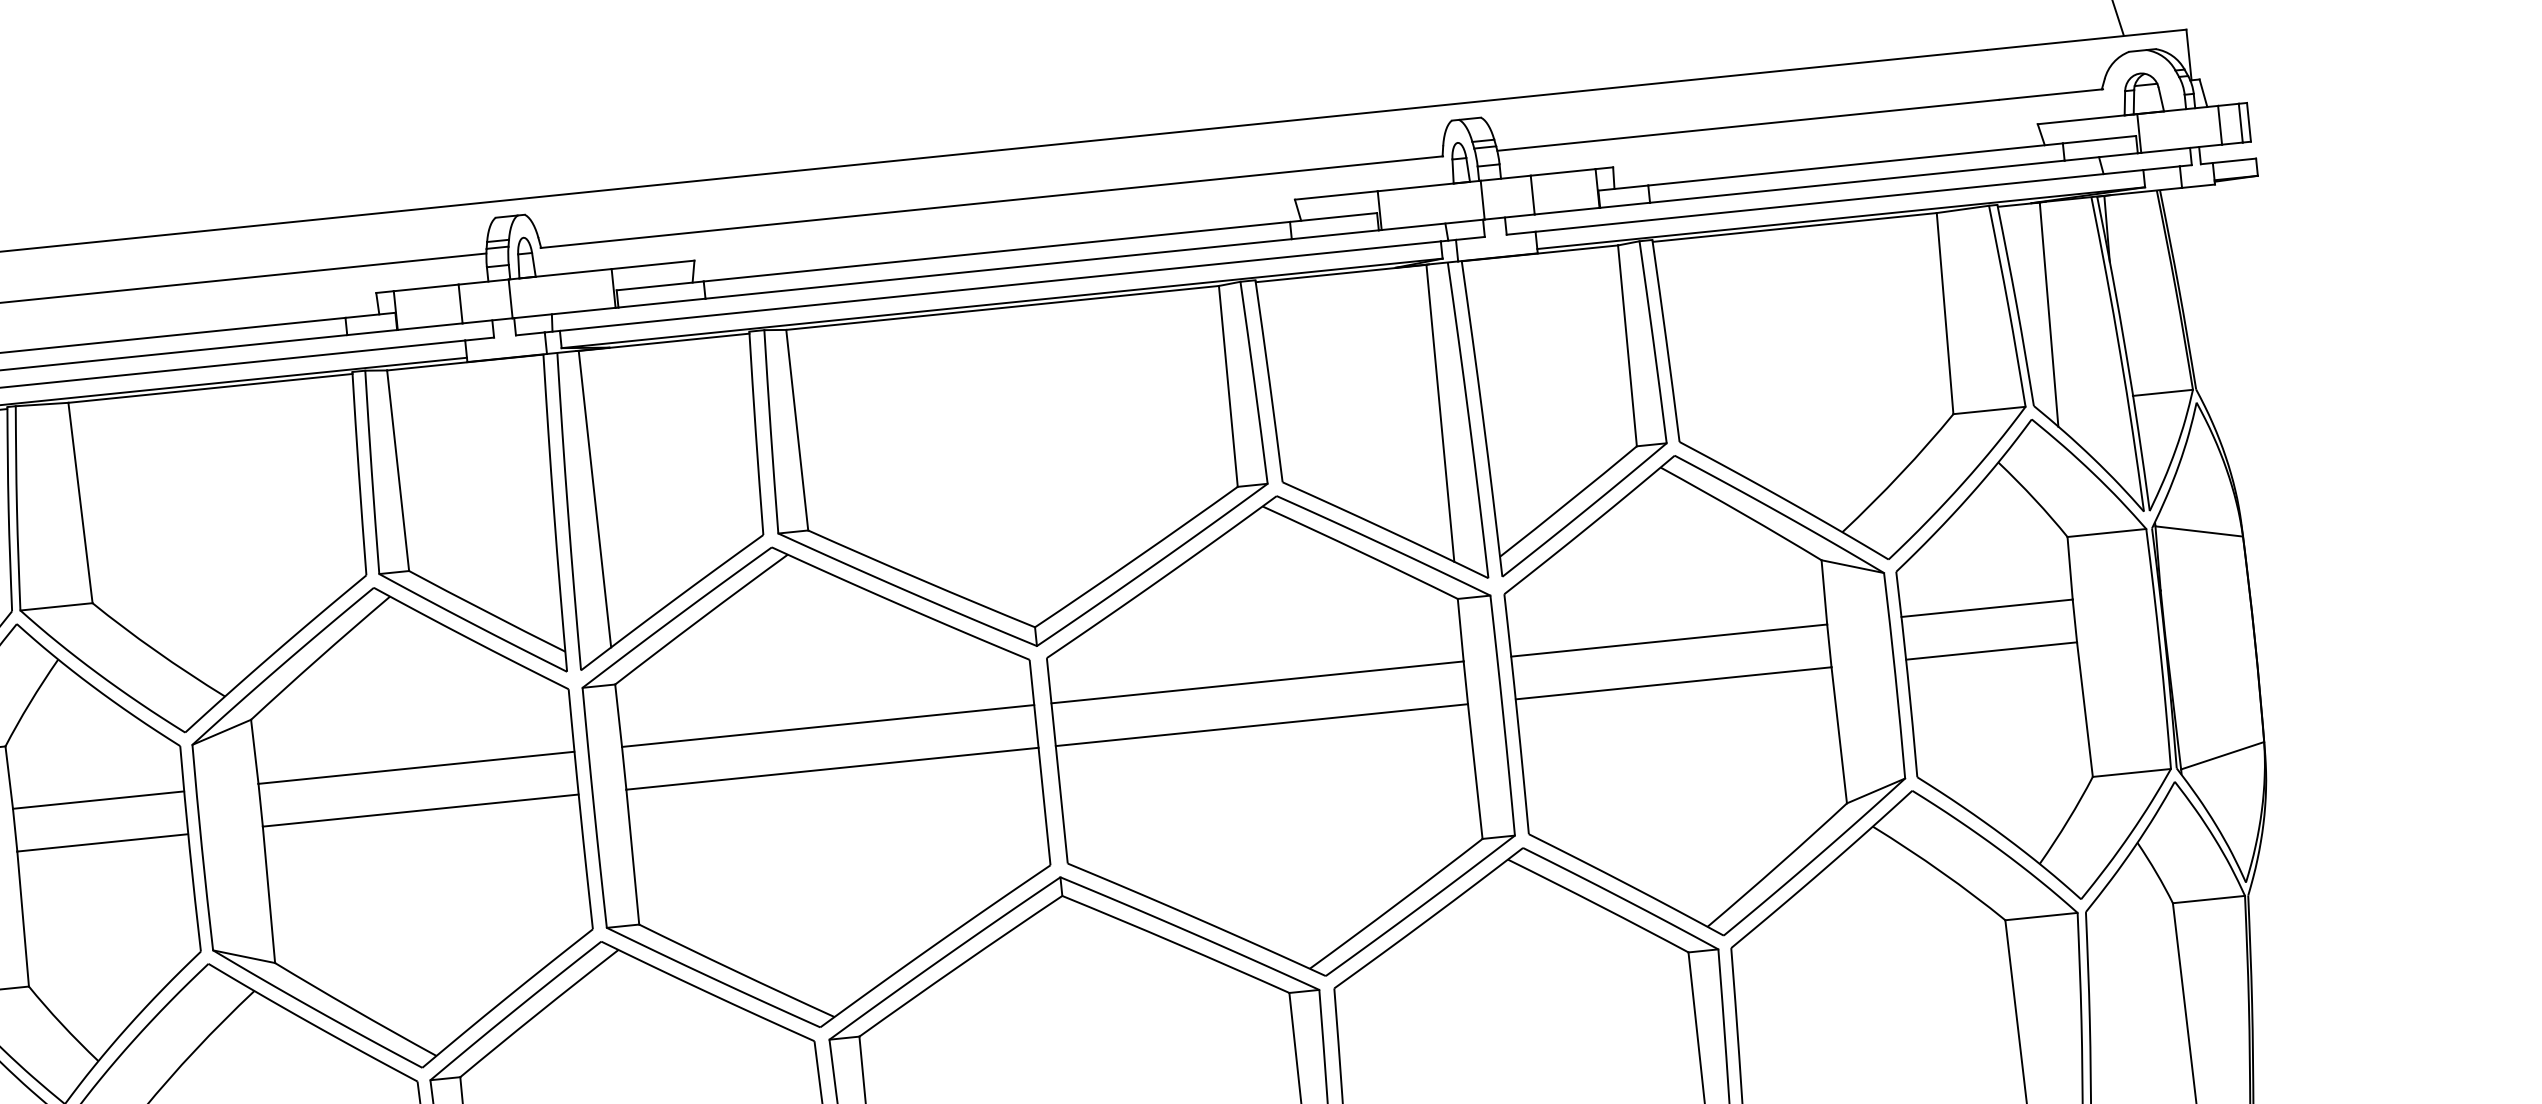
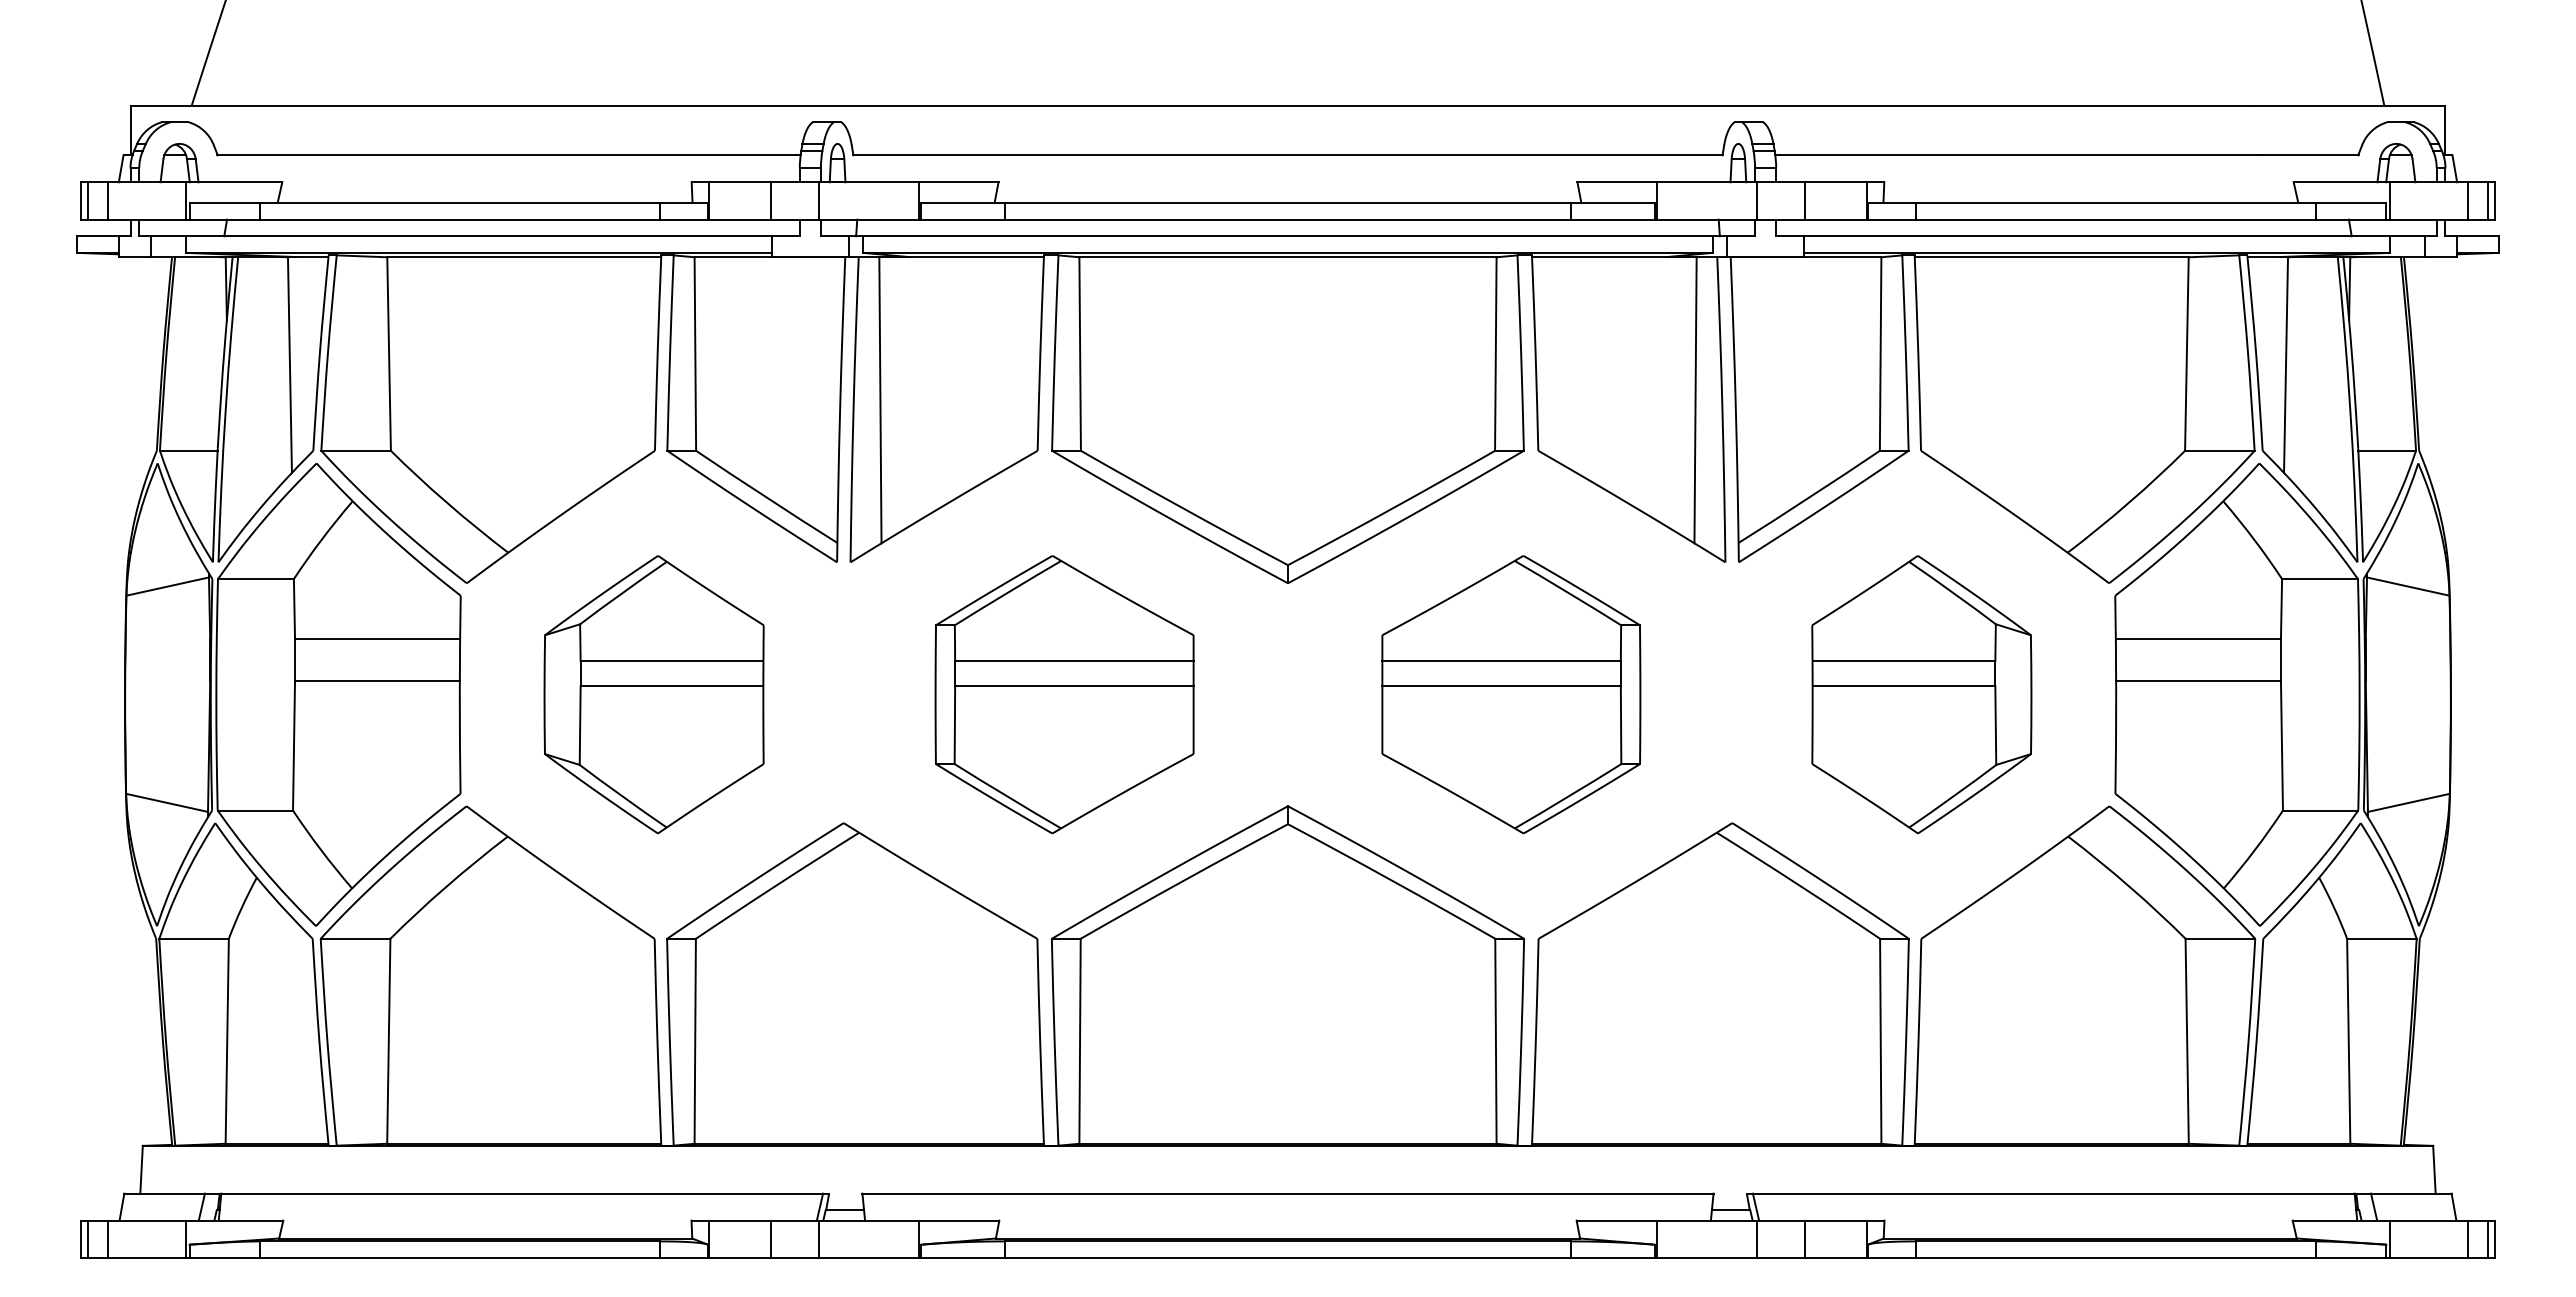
part: (1705, 694) -> (1921, 694), size x0.6
part: (1280, 737) -> (1511, 694), size x0.6
part: (816, 784) -> (1064, 694), size x0.6
part: (390, 828) -> (653, 694), size x0.6

